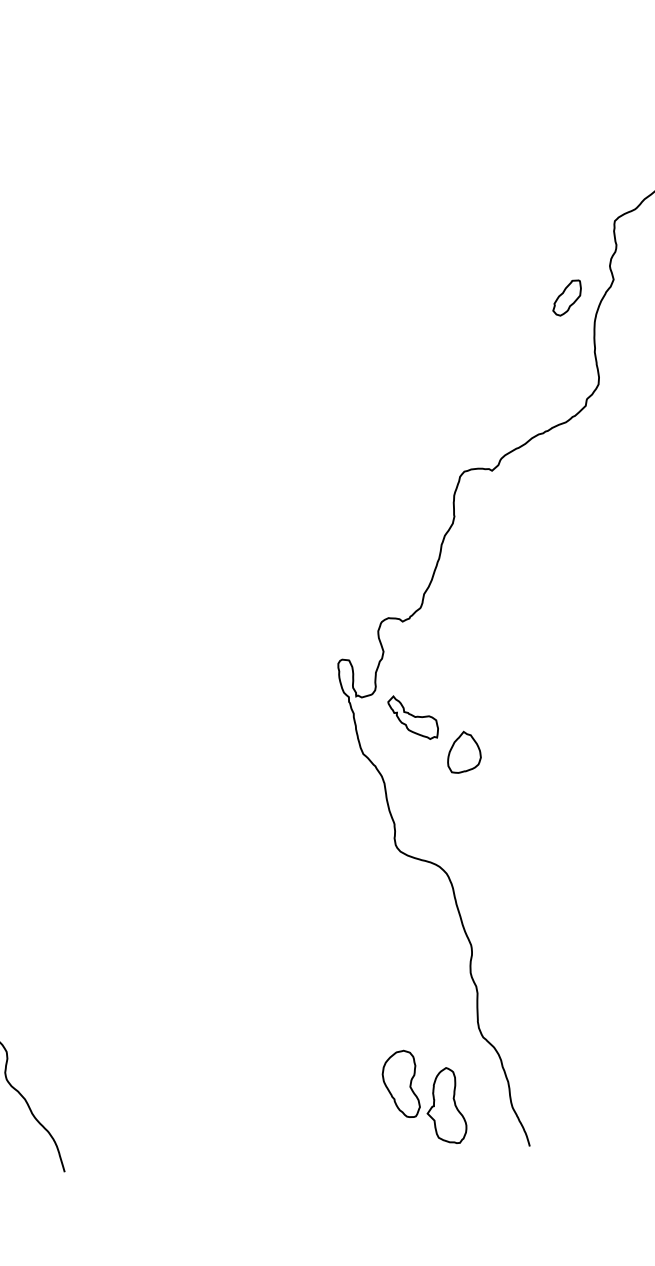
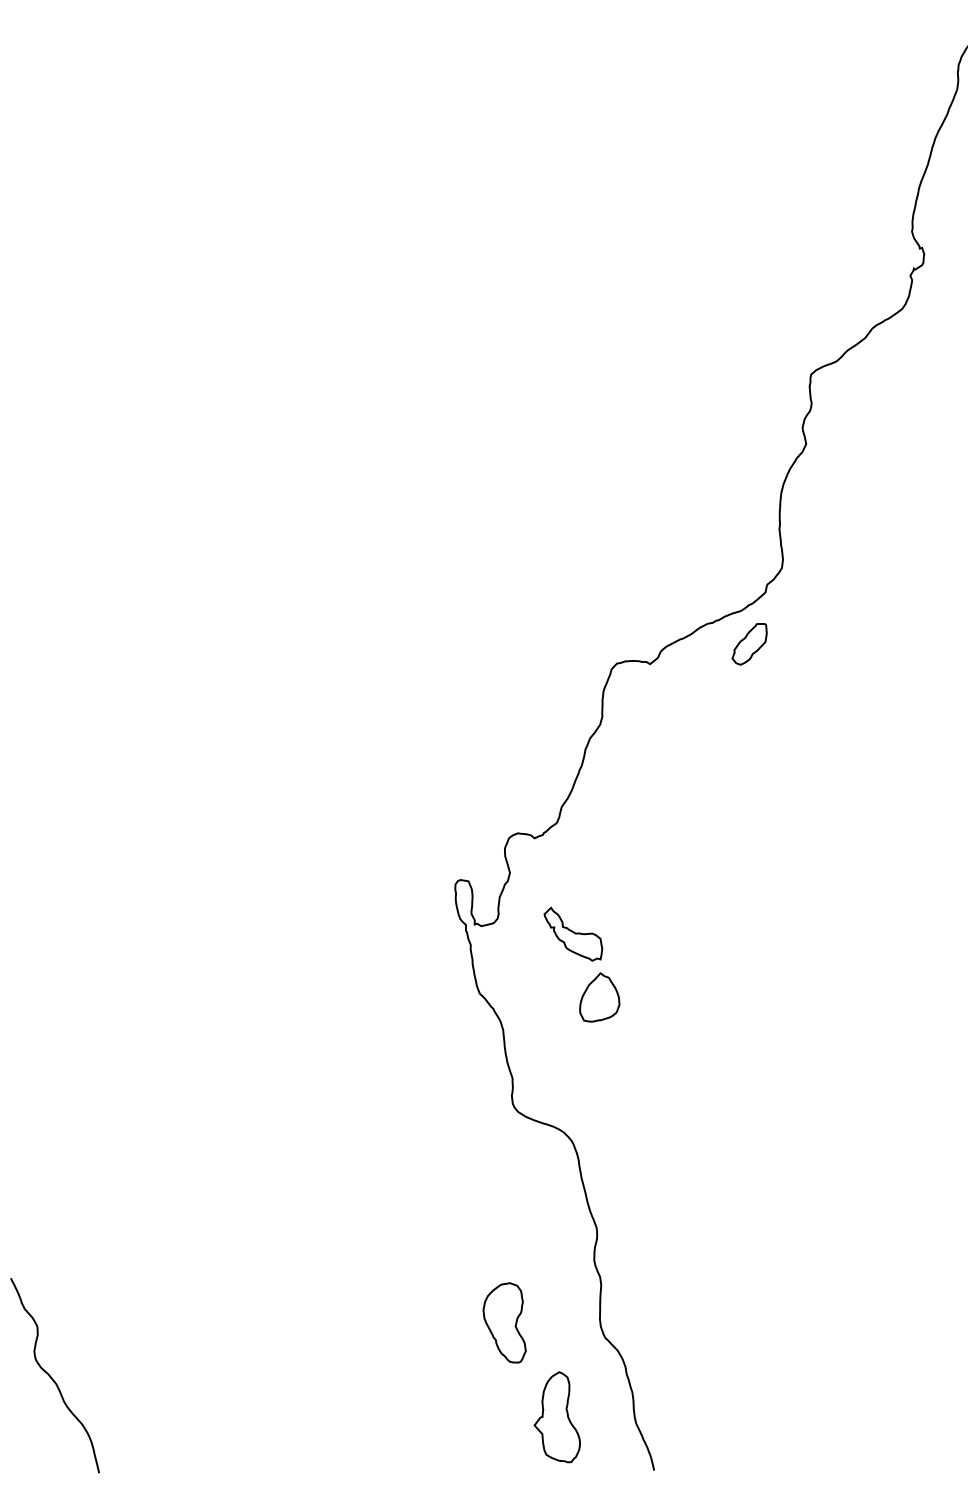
part: (566, 298) -> (749, 644), moved
part: (413, 717) -> (573, 933), moved
part: (400, 1083) -> (504, 1322), moved

